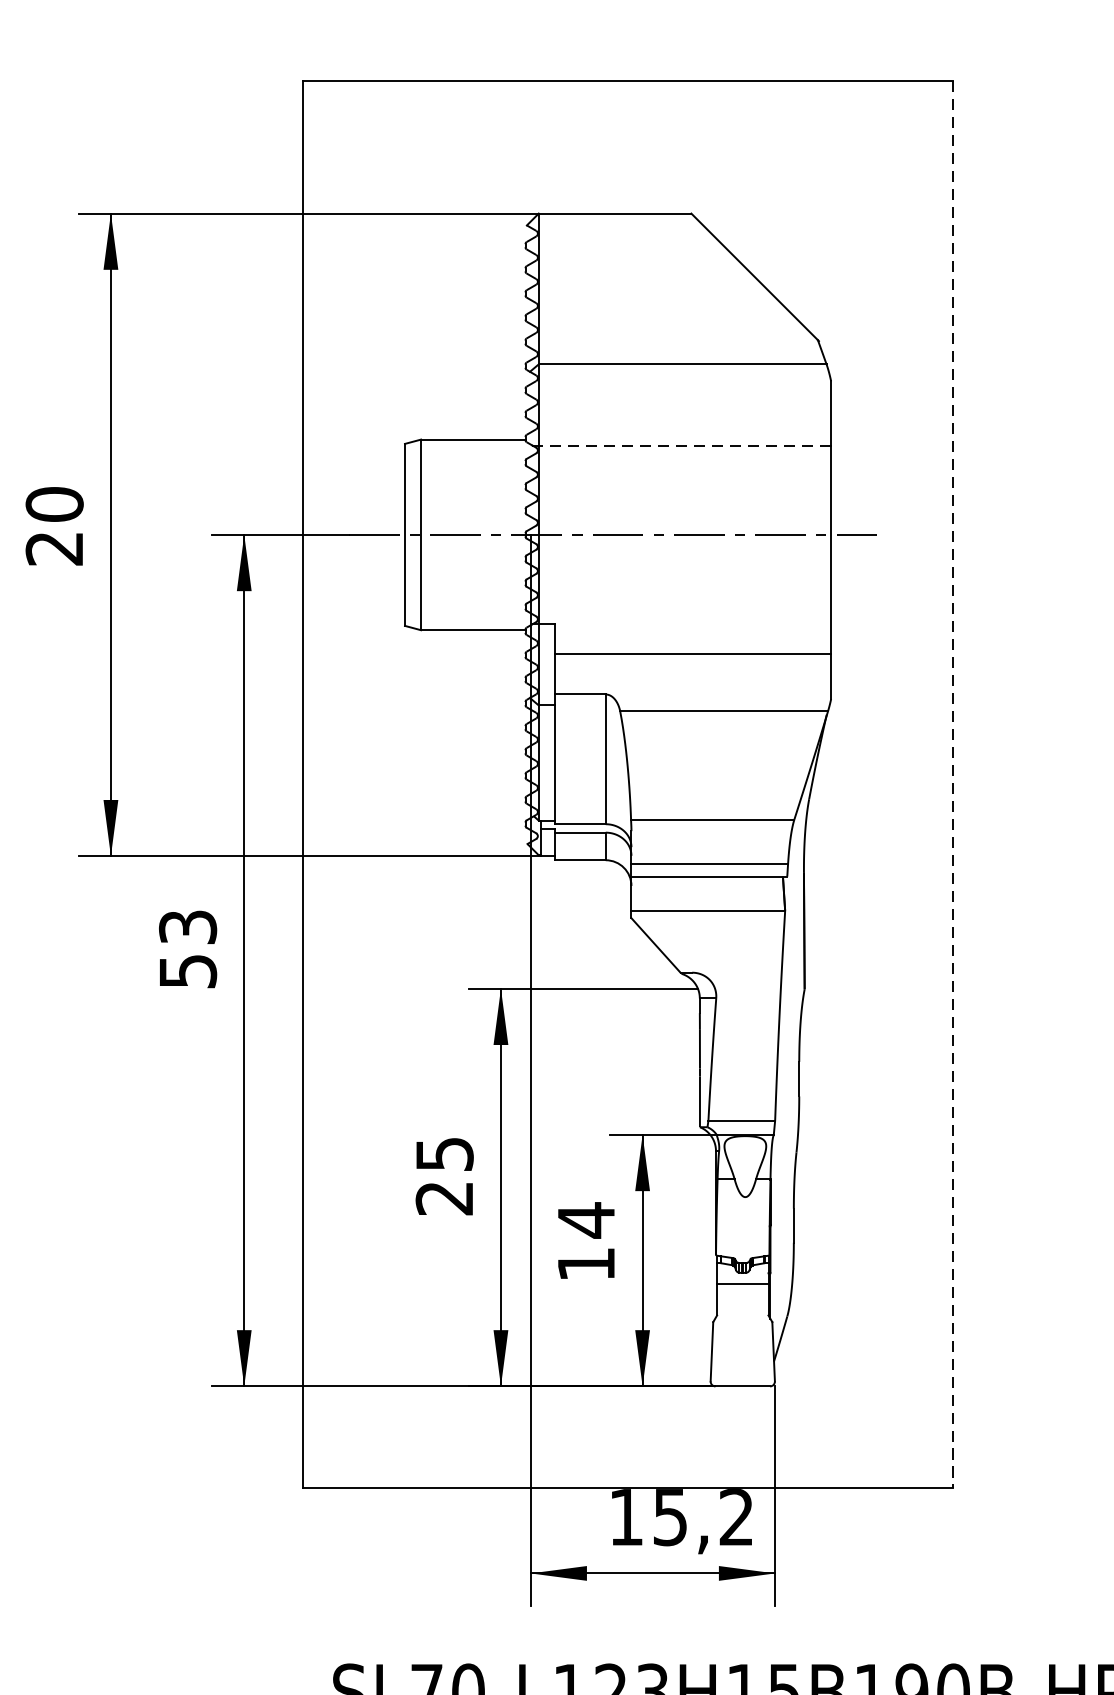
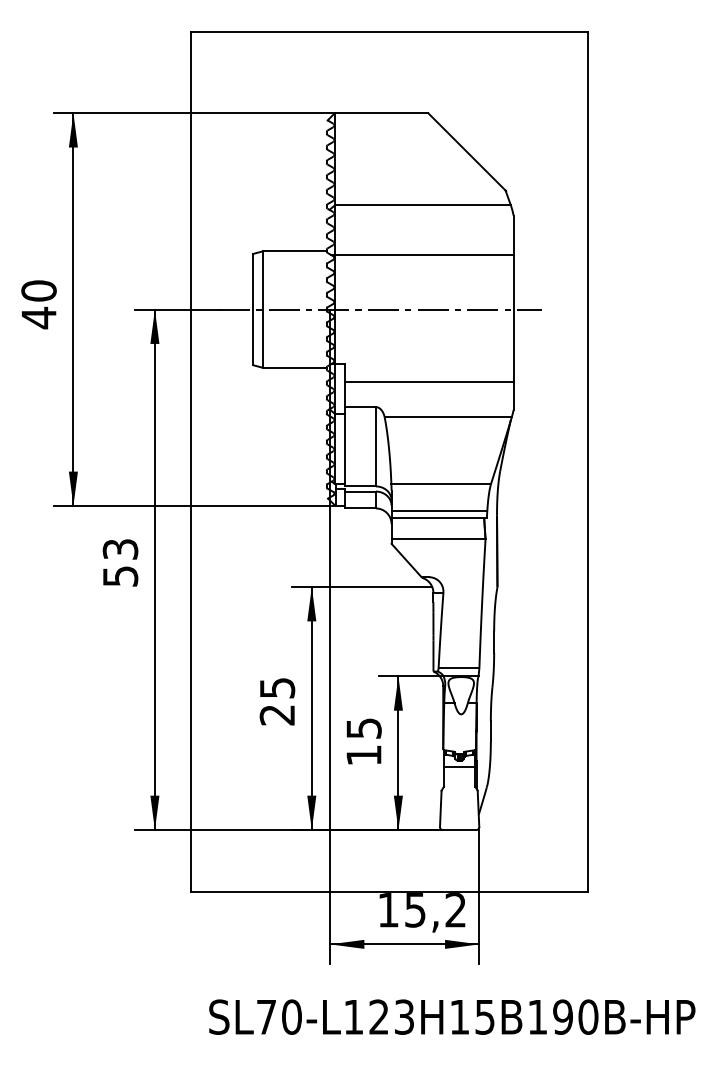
line: (683, 446) -> (423, 255), dashed -> solid
text: (53, 547) -> (38, 317), 20 -> 40
line: (953, 785) -> (588, 462), dashed -> solid
text: (585, 1220) -> (363, 728), 14 -> 15

